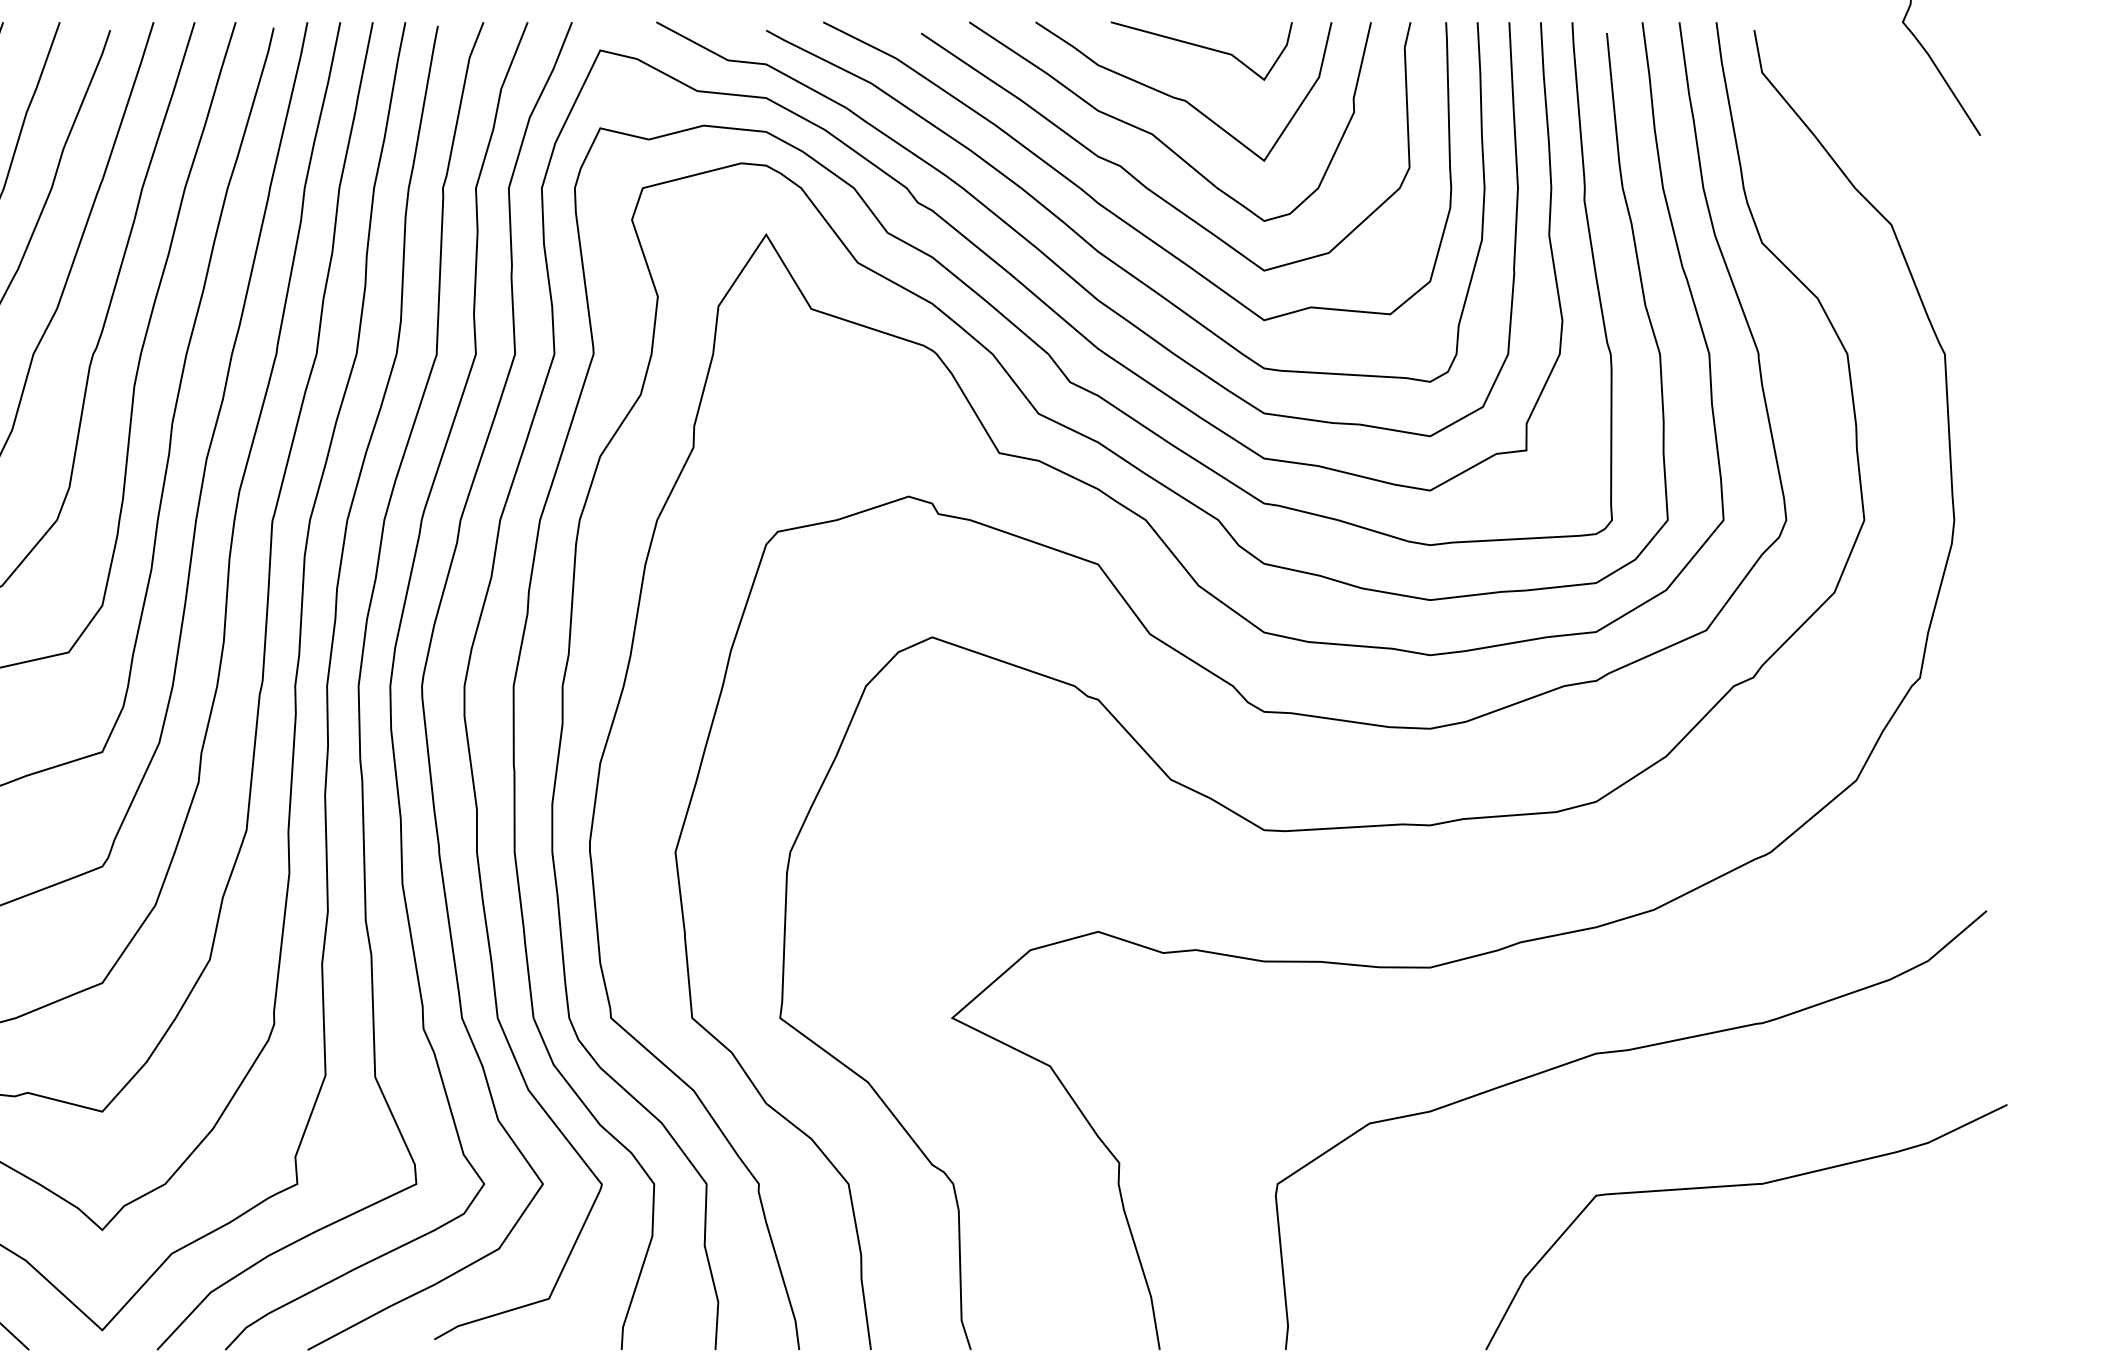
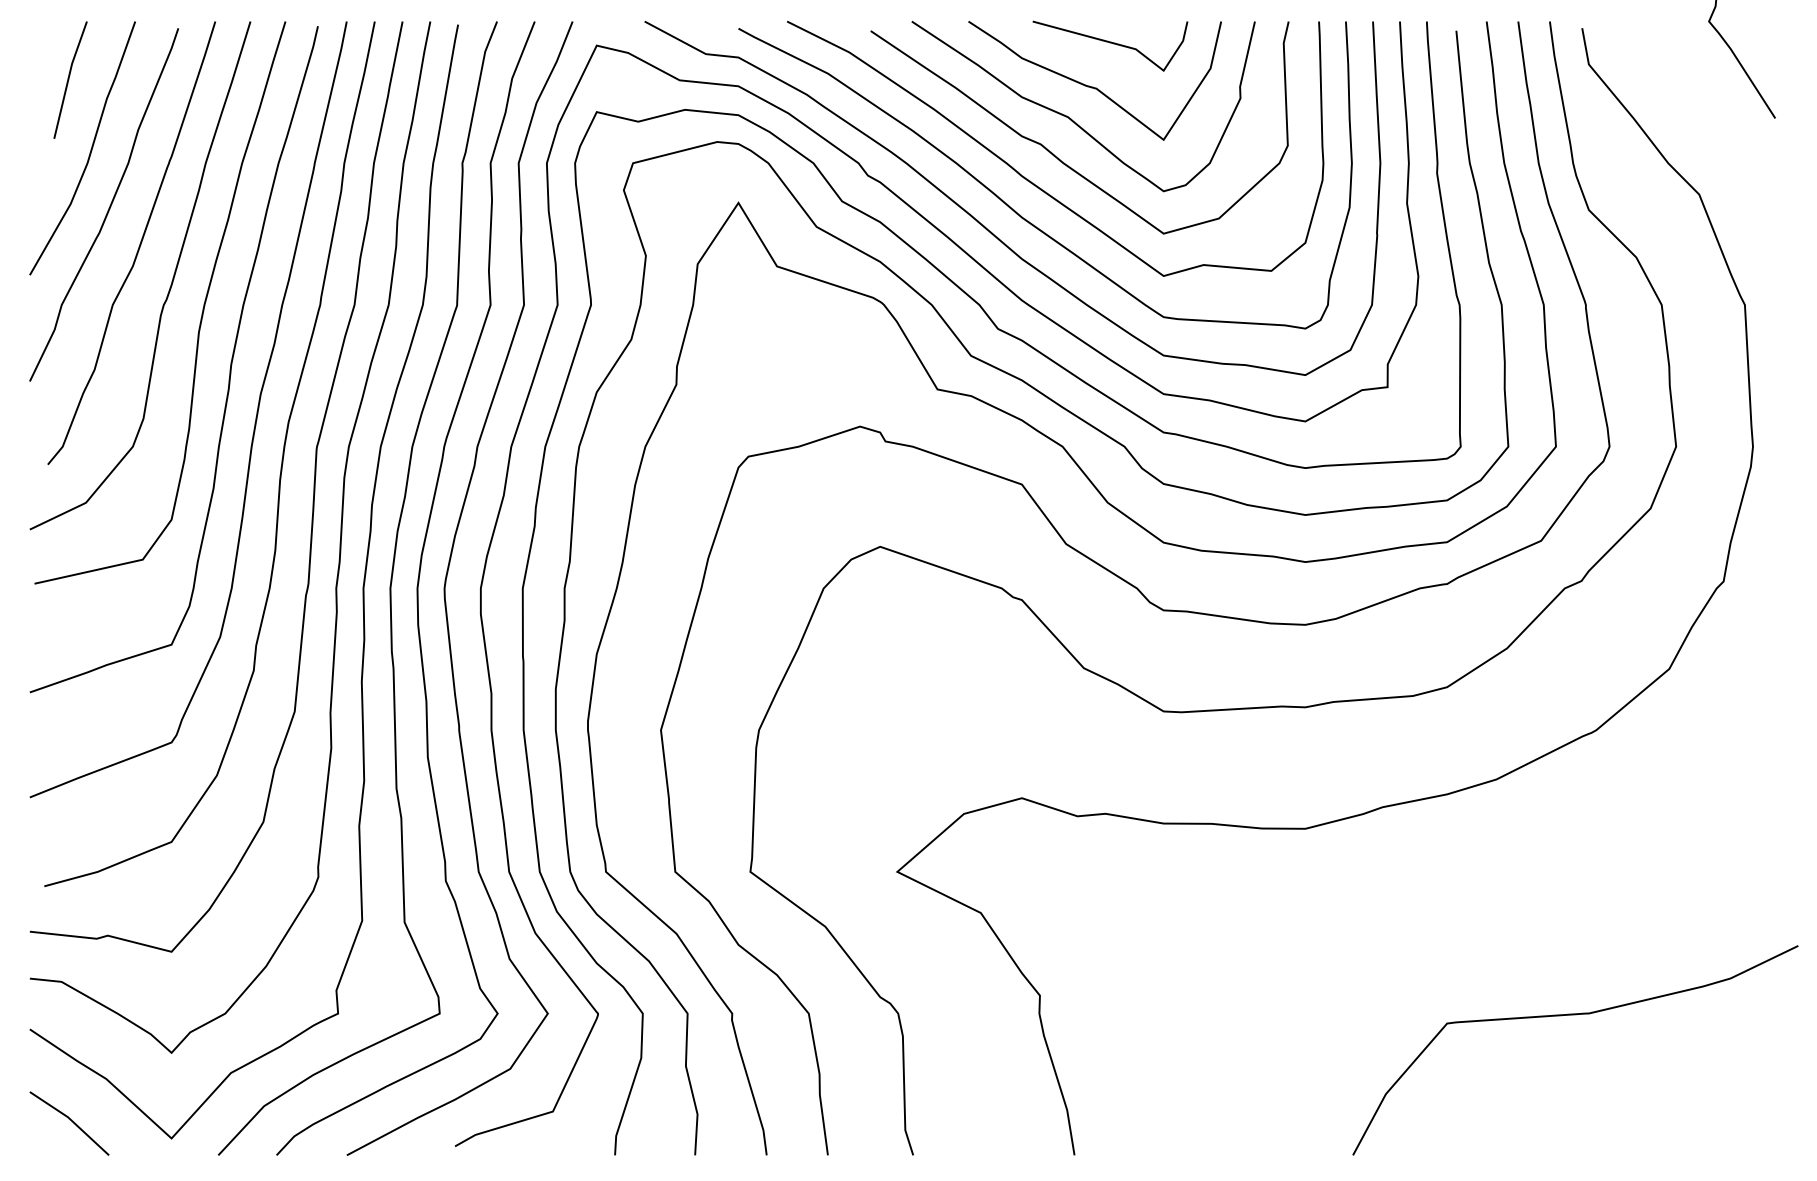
curve: (1617, 1052) -> (1465, 901), removed

